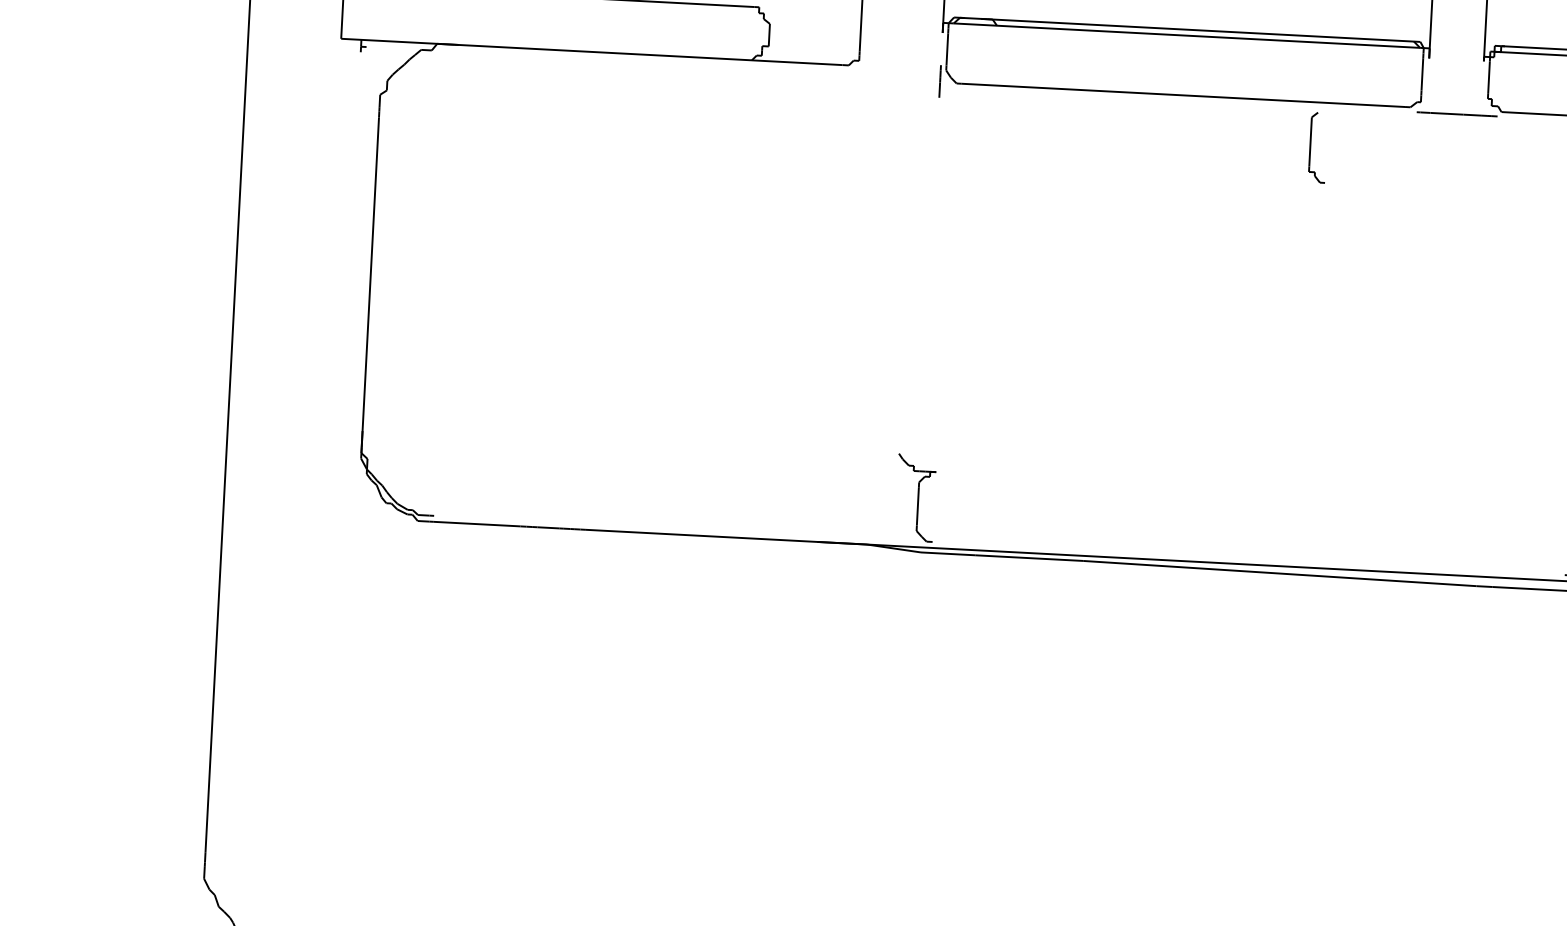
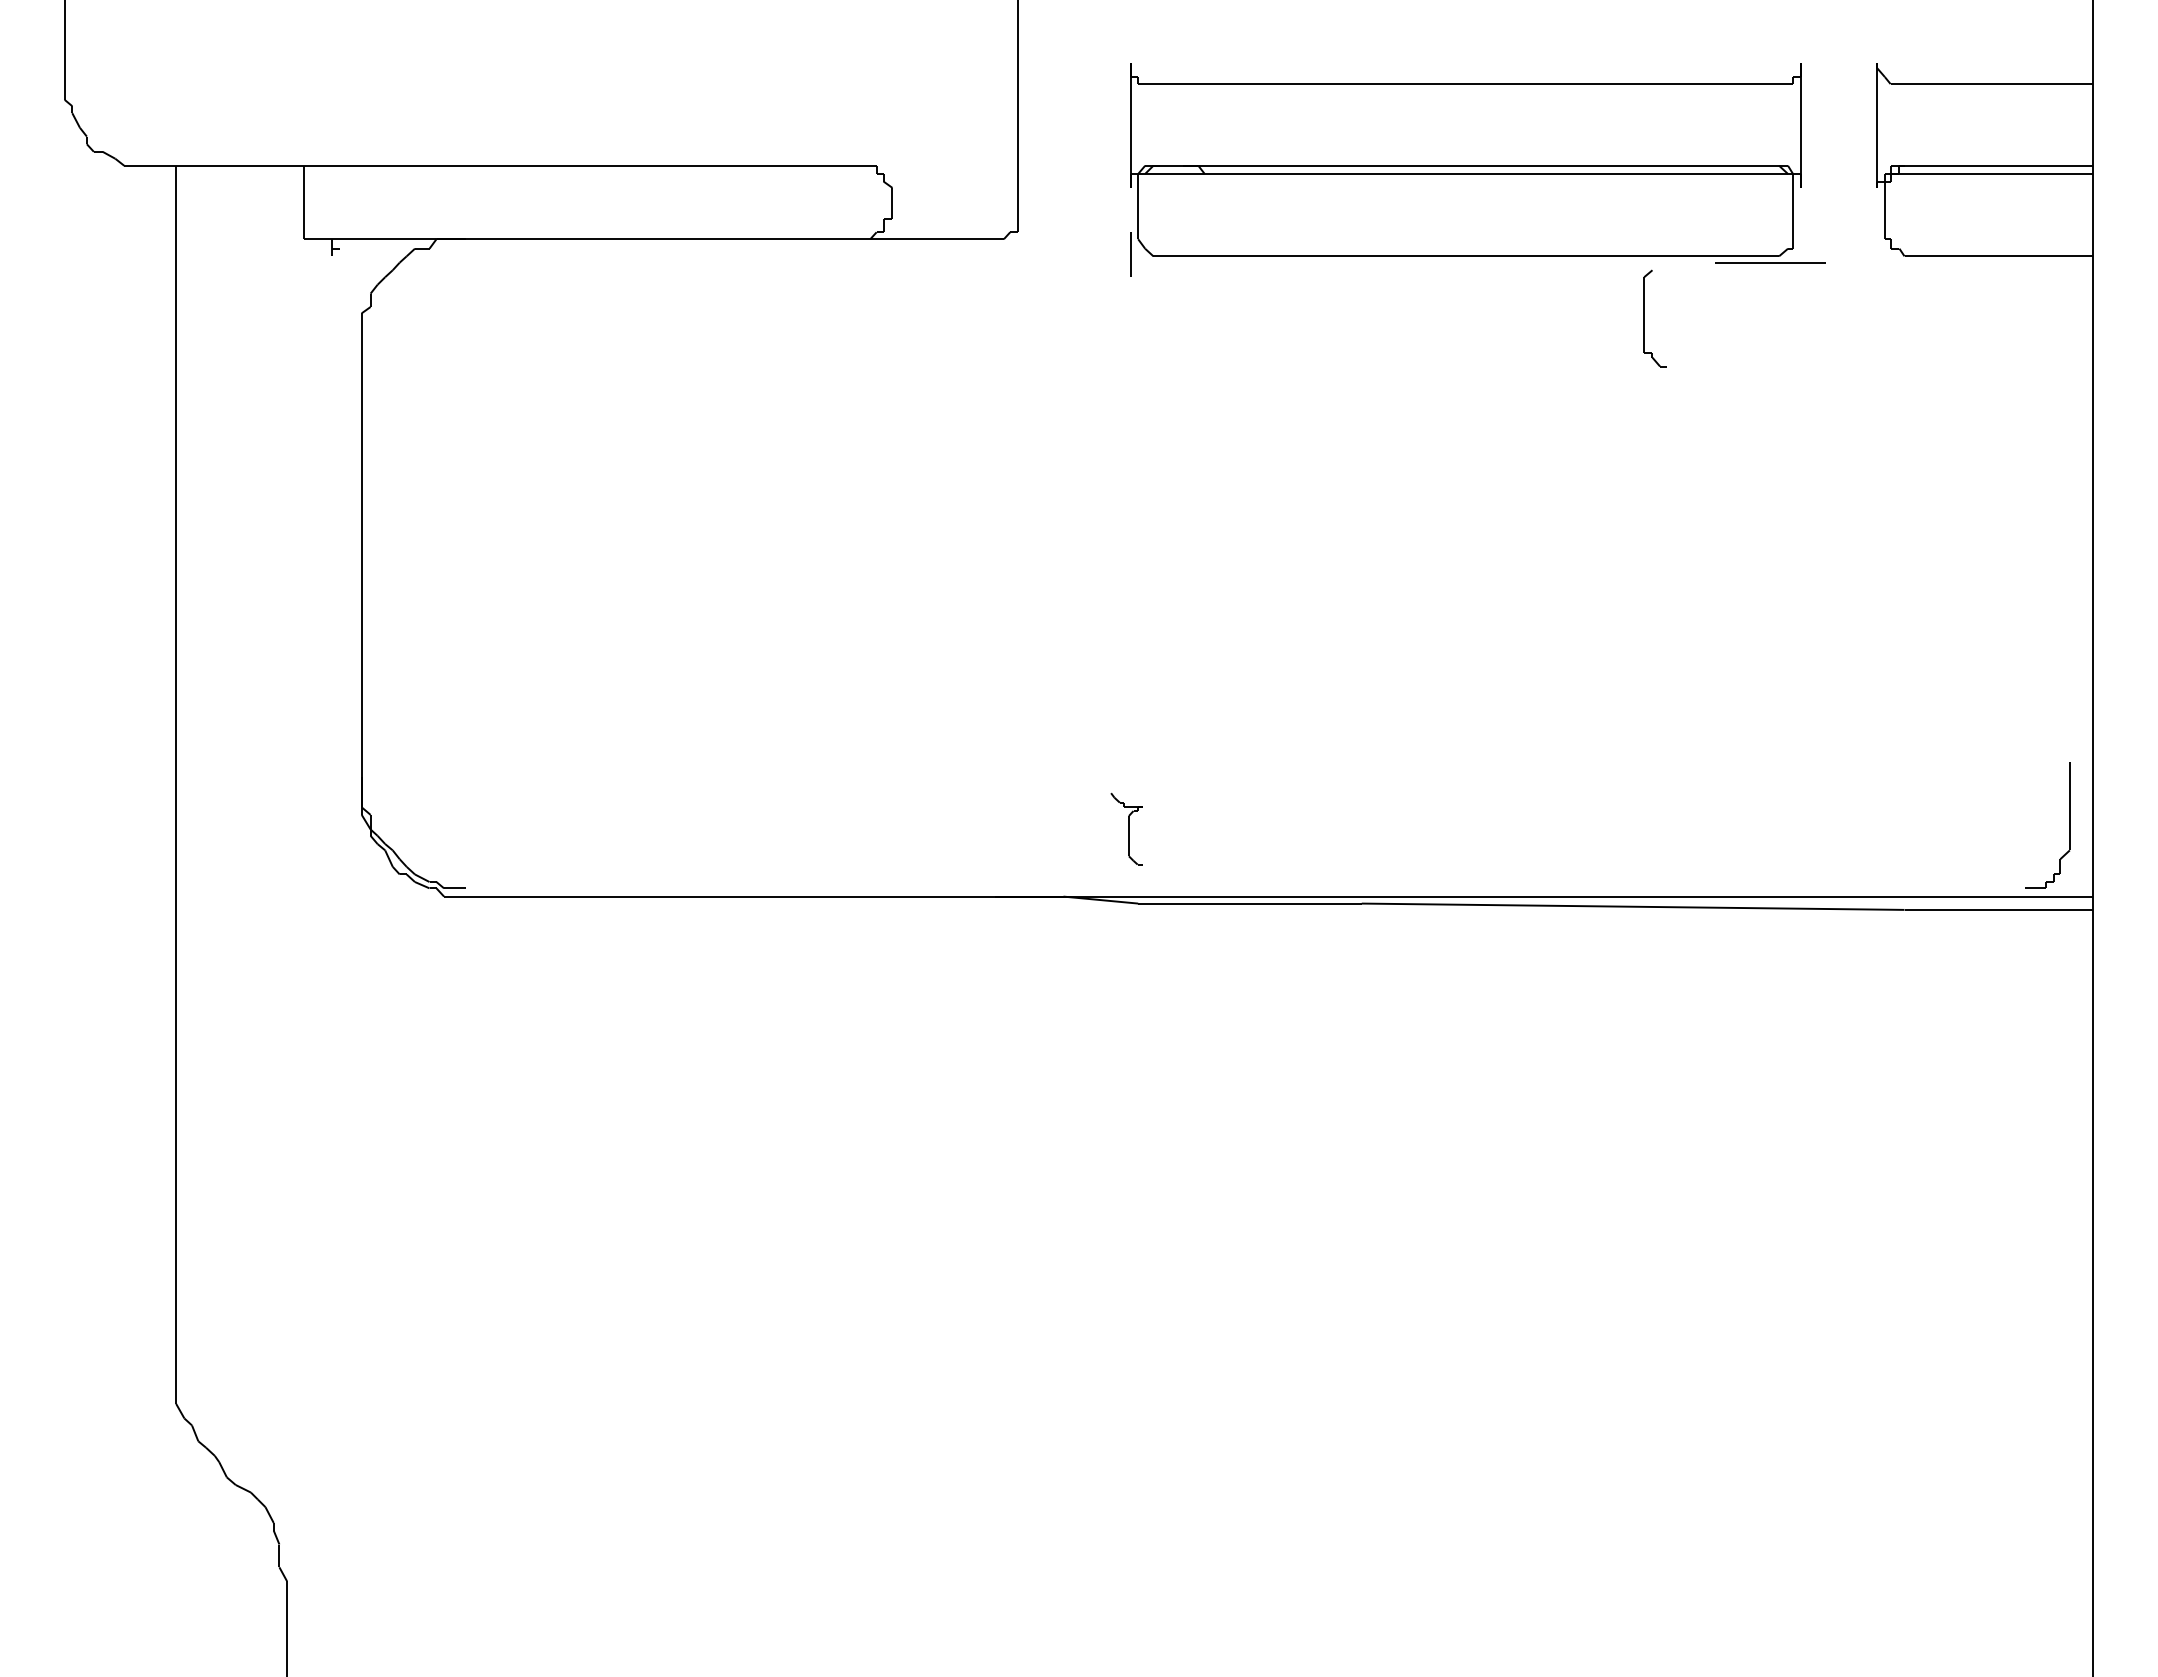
line: (1456, 114) -> (1770, 262), moved
part: (915, 497) -> (1126, 828), size x0.6

